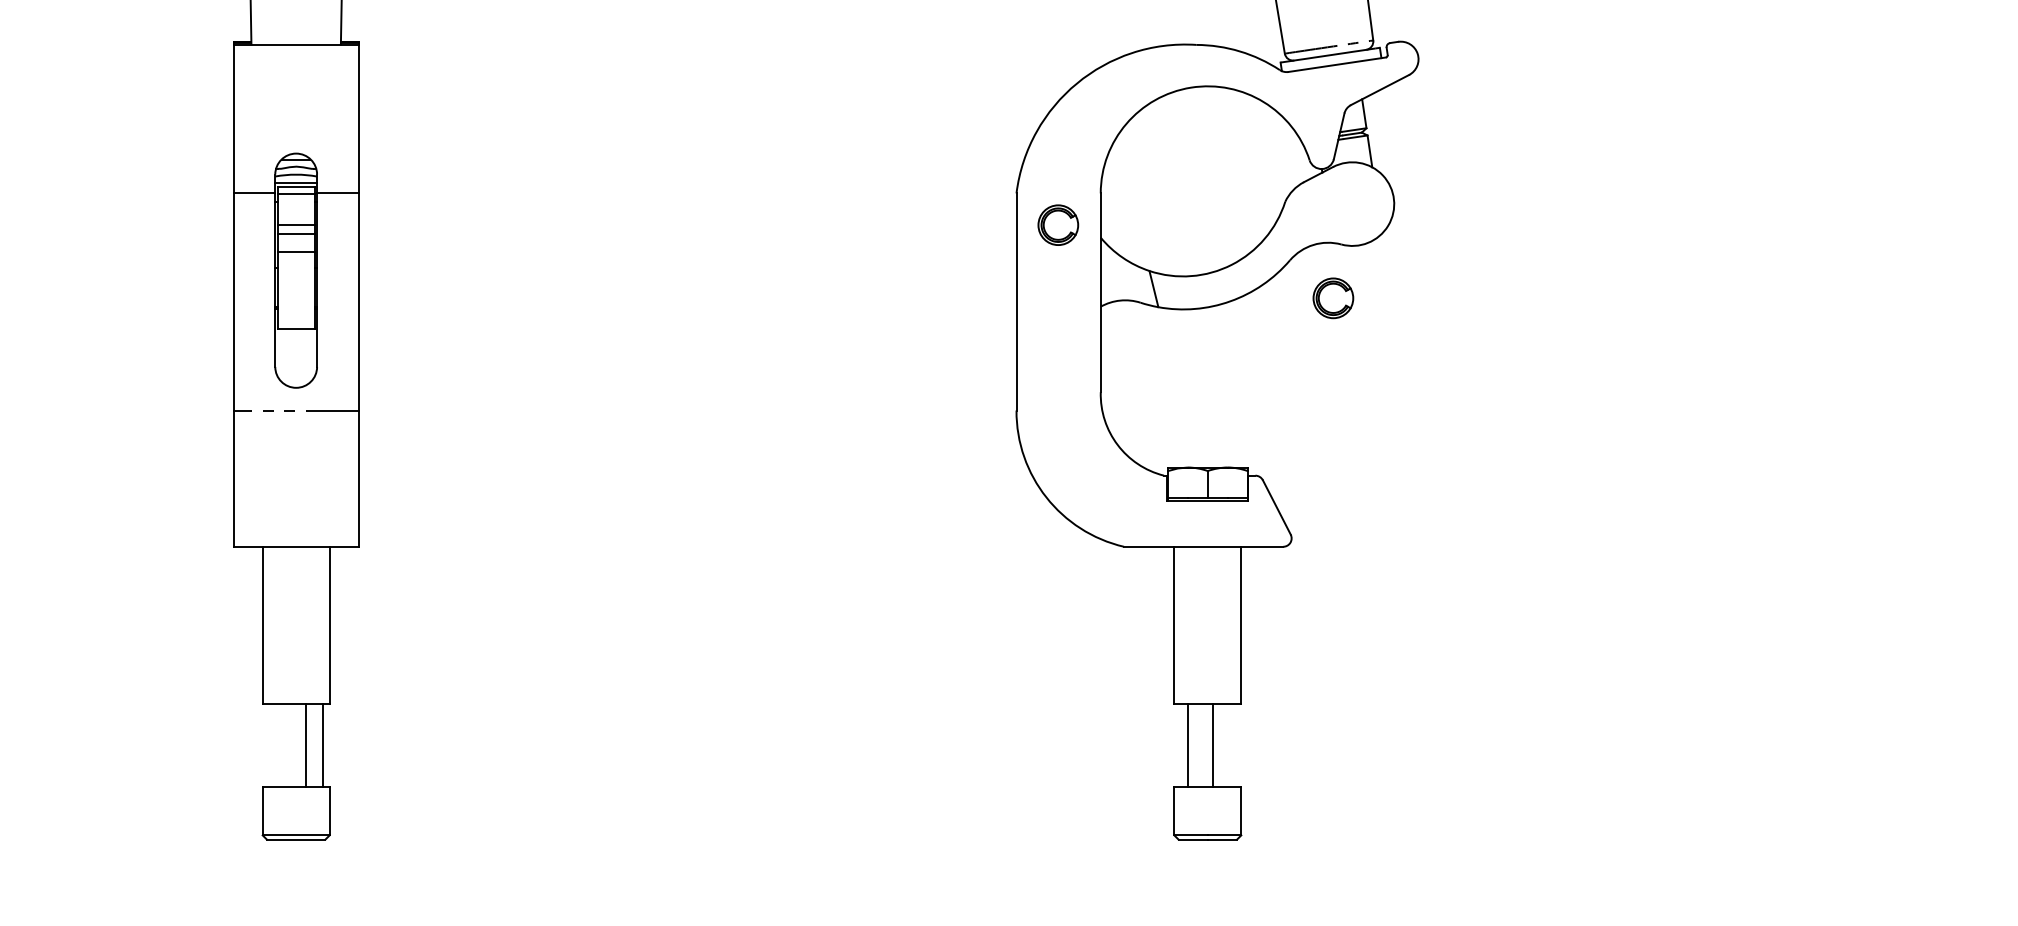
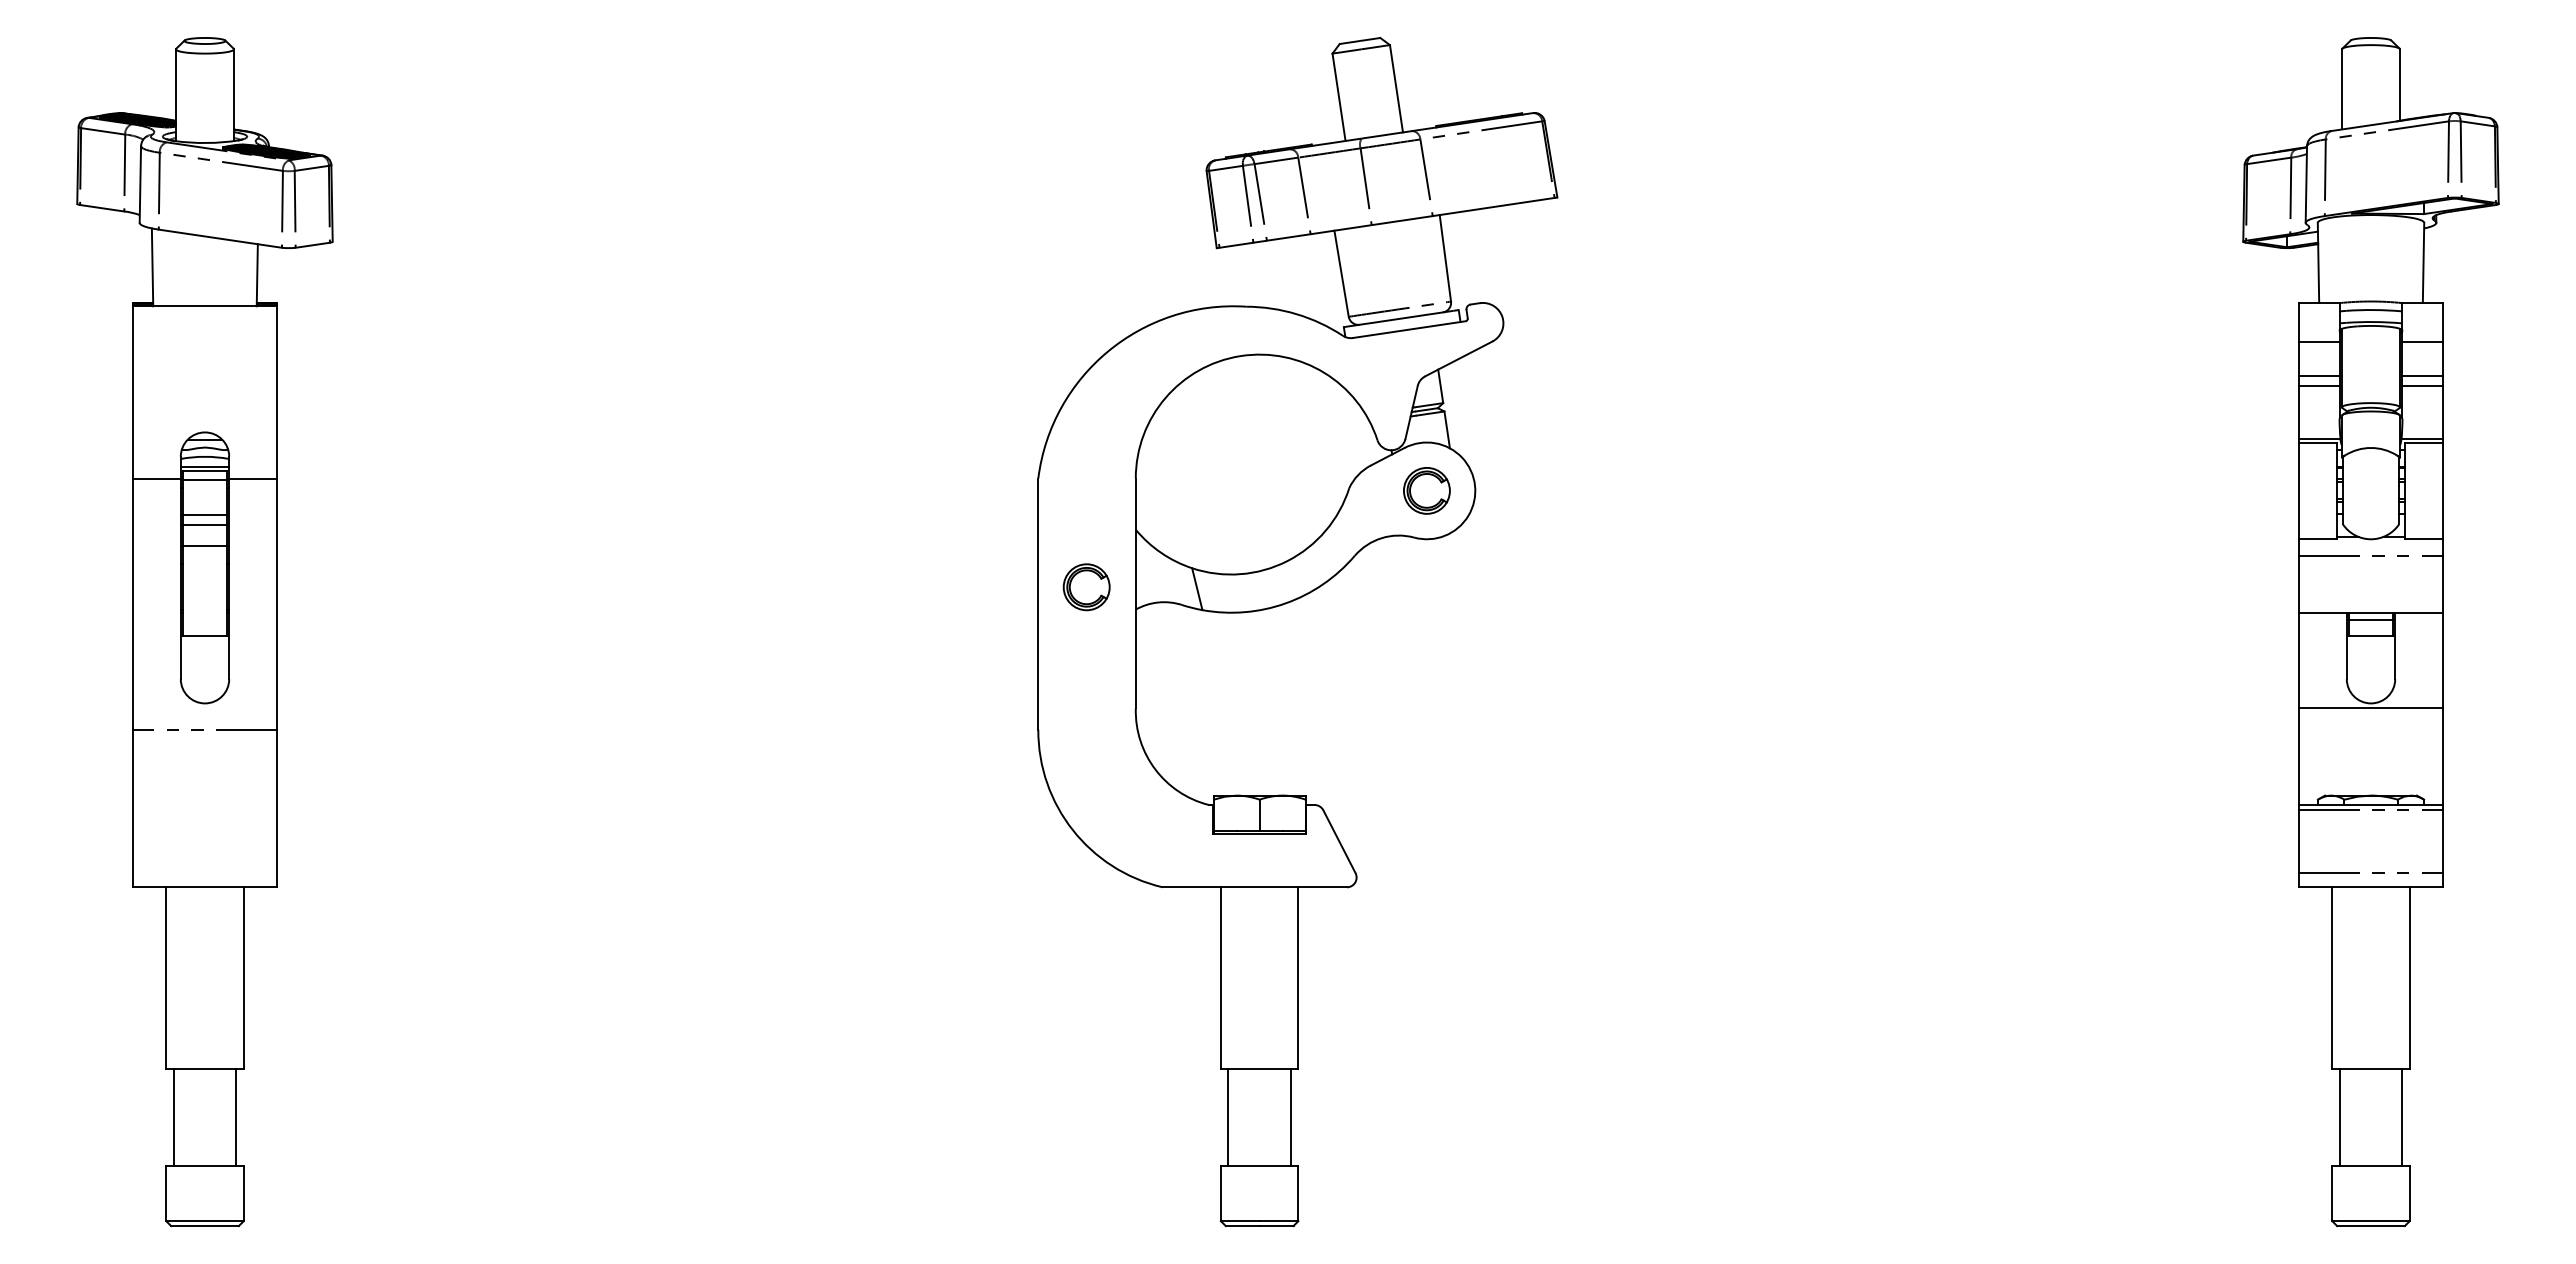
part: (1058, 225) -> (1086, 587), moved
part: (1333, 298) -> (1426, 490), moved
line: (306, 744) -> (173, 1116), moved
line: (1188, 744) -> (1291, 1116), moved
line: (1213, 744) -> (1228, 1116), moved

